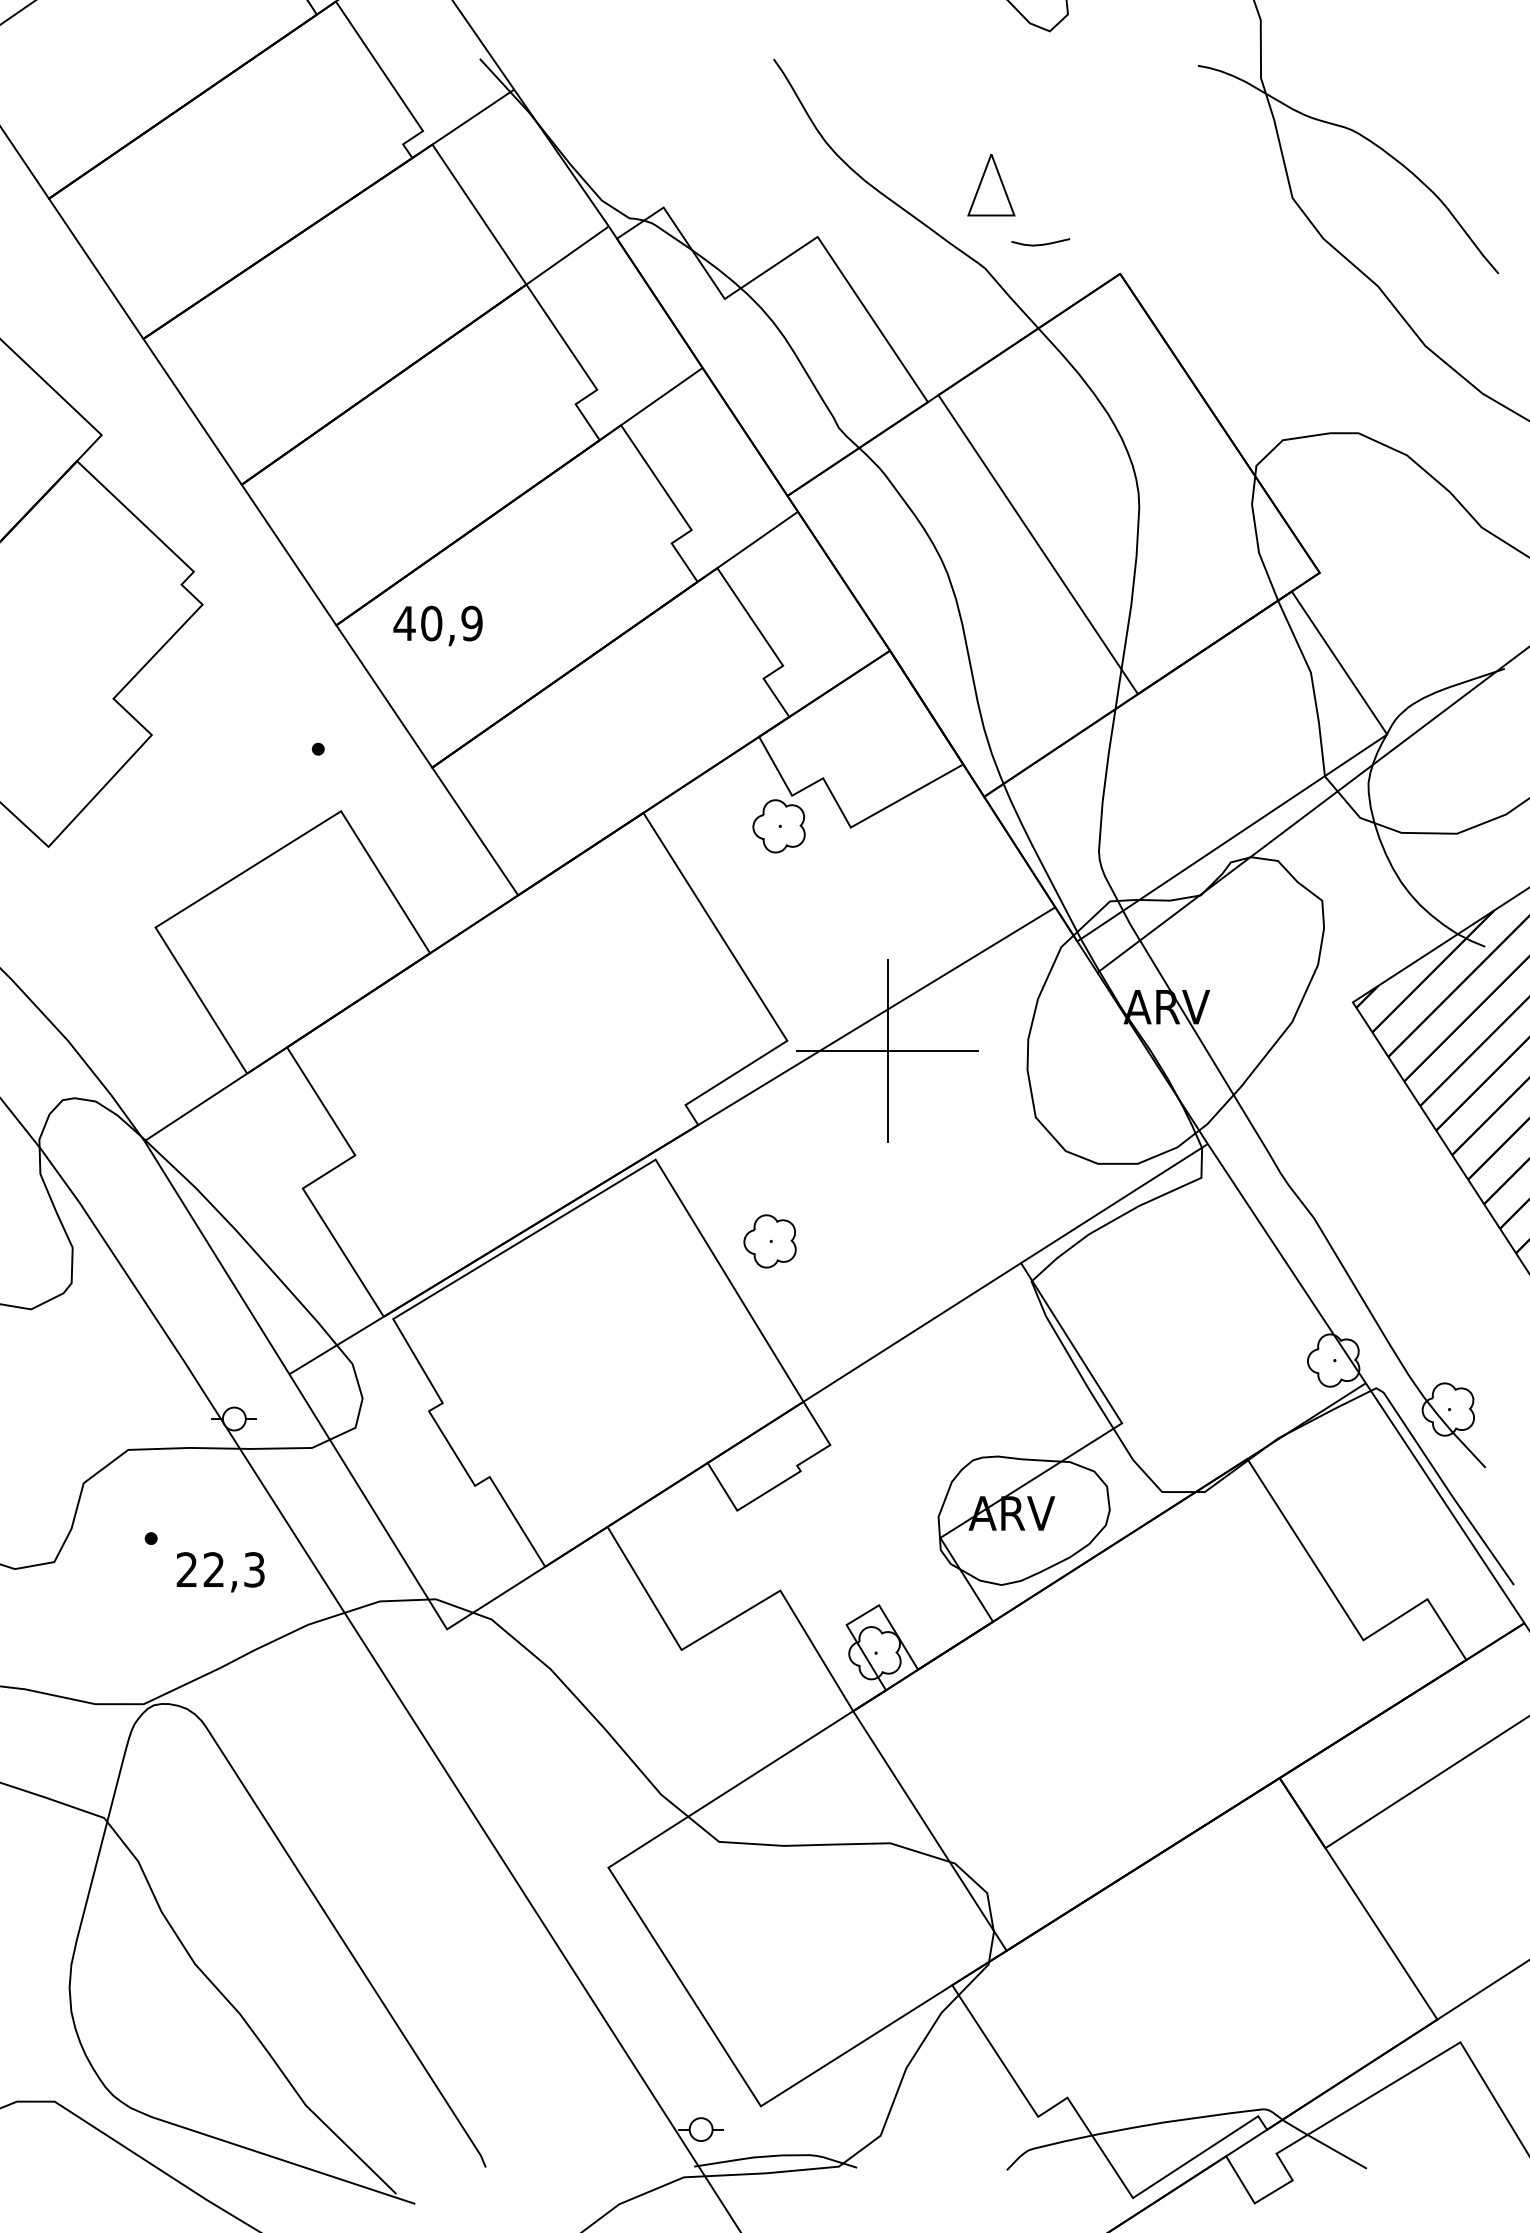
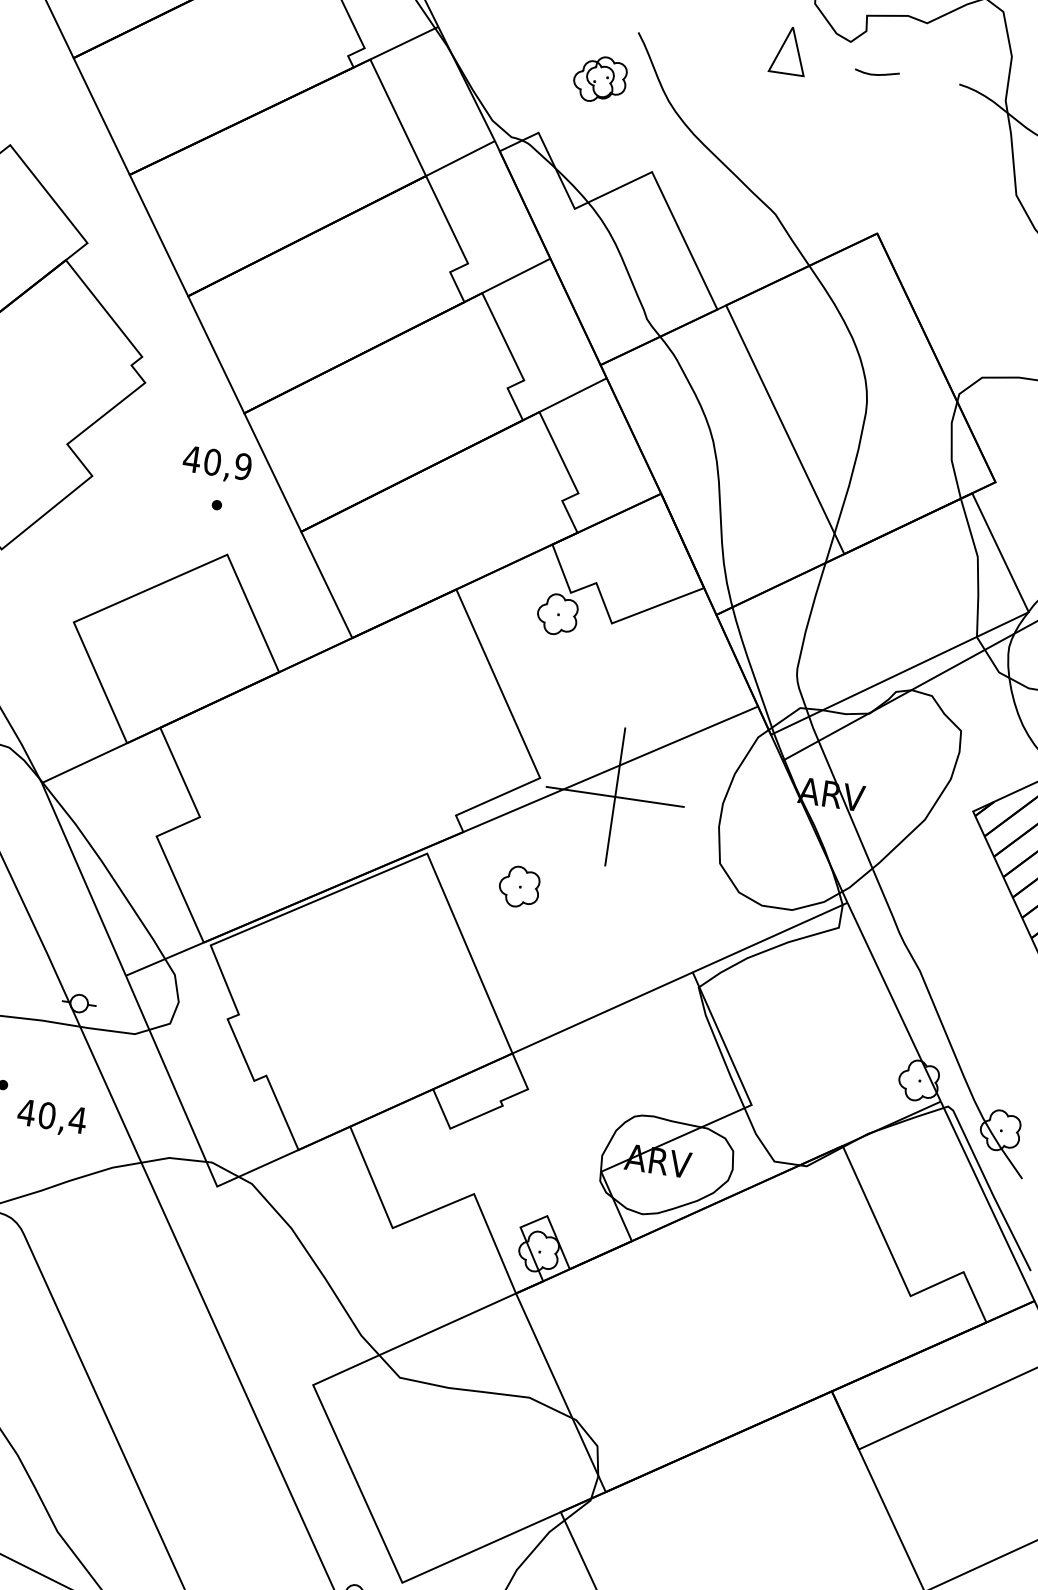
part: (732, 126) -> (599, 78), added
part: (991, 185) -> (789, 50), moved
curve: (1040, 244) -> (876, 74), moved
text: (437, 625) -> (216, 464), moved
part: (769, 1241) -> (519, 886), moved
text: (220, 1569) -> (52, 1116), 22,3 -> 40,4

